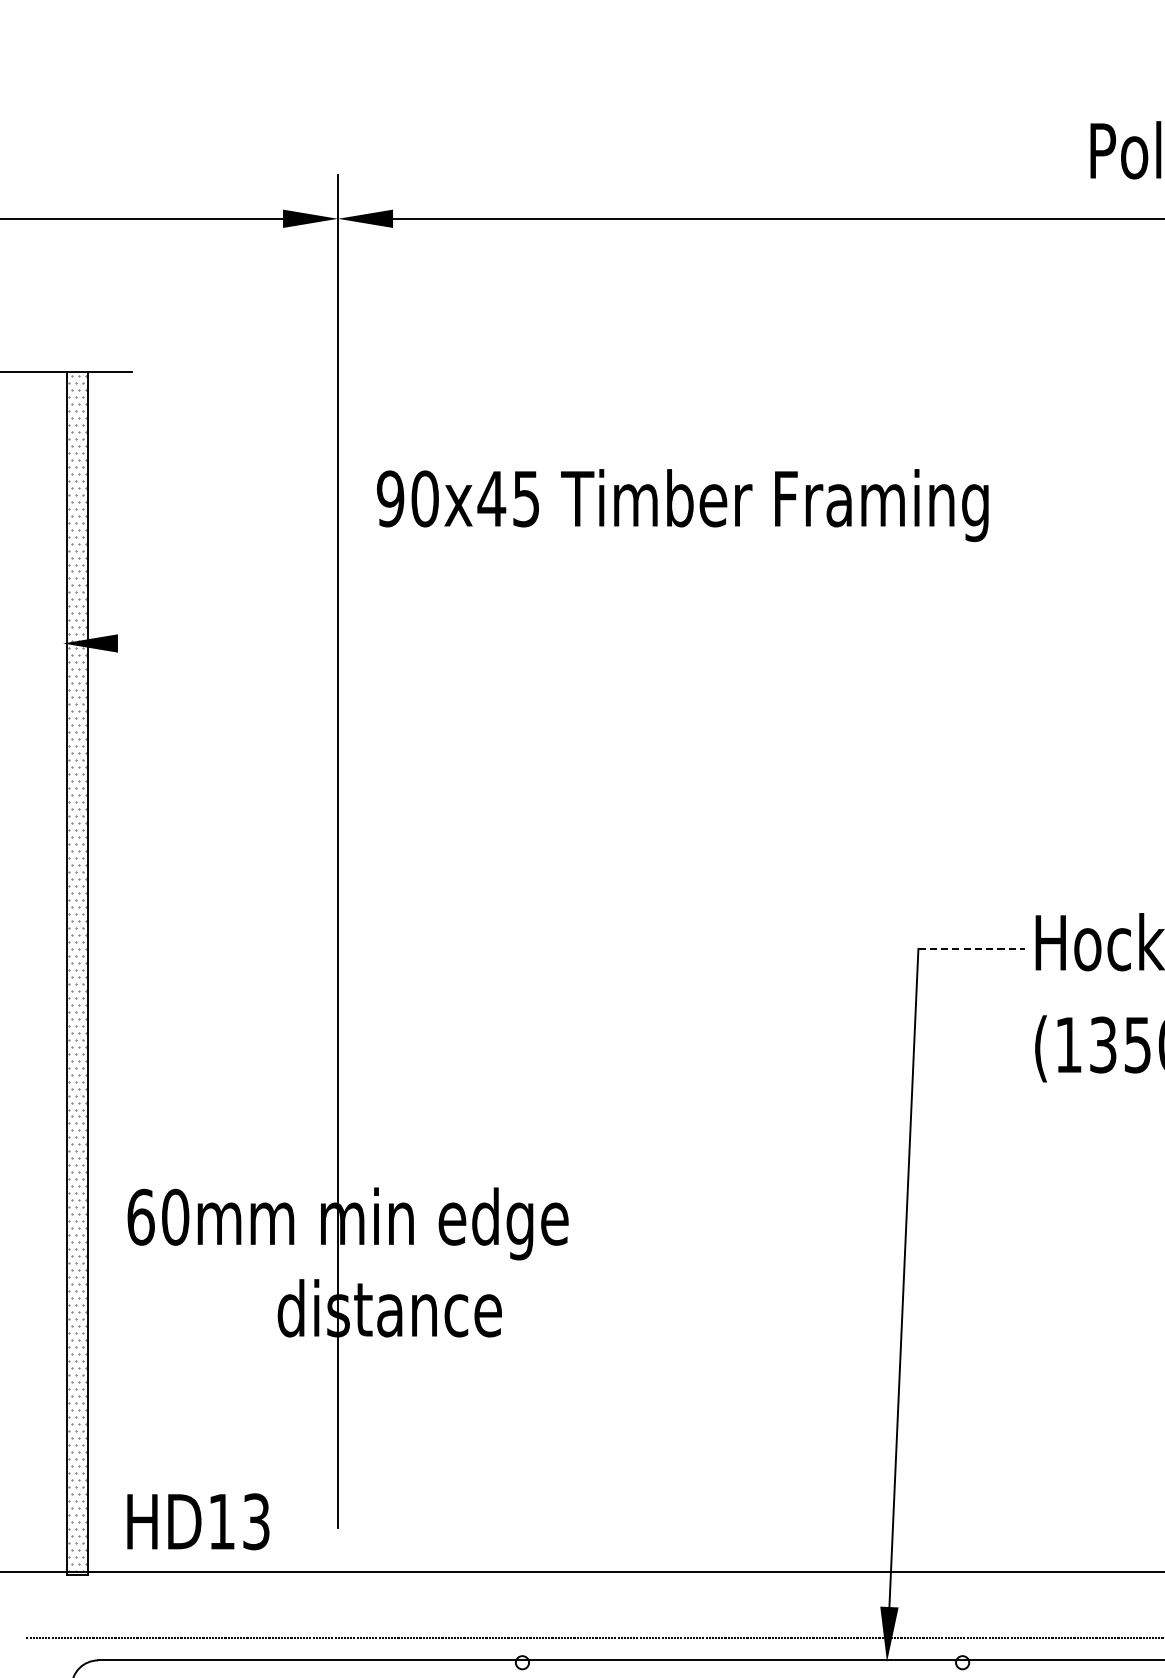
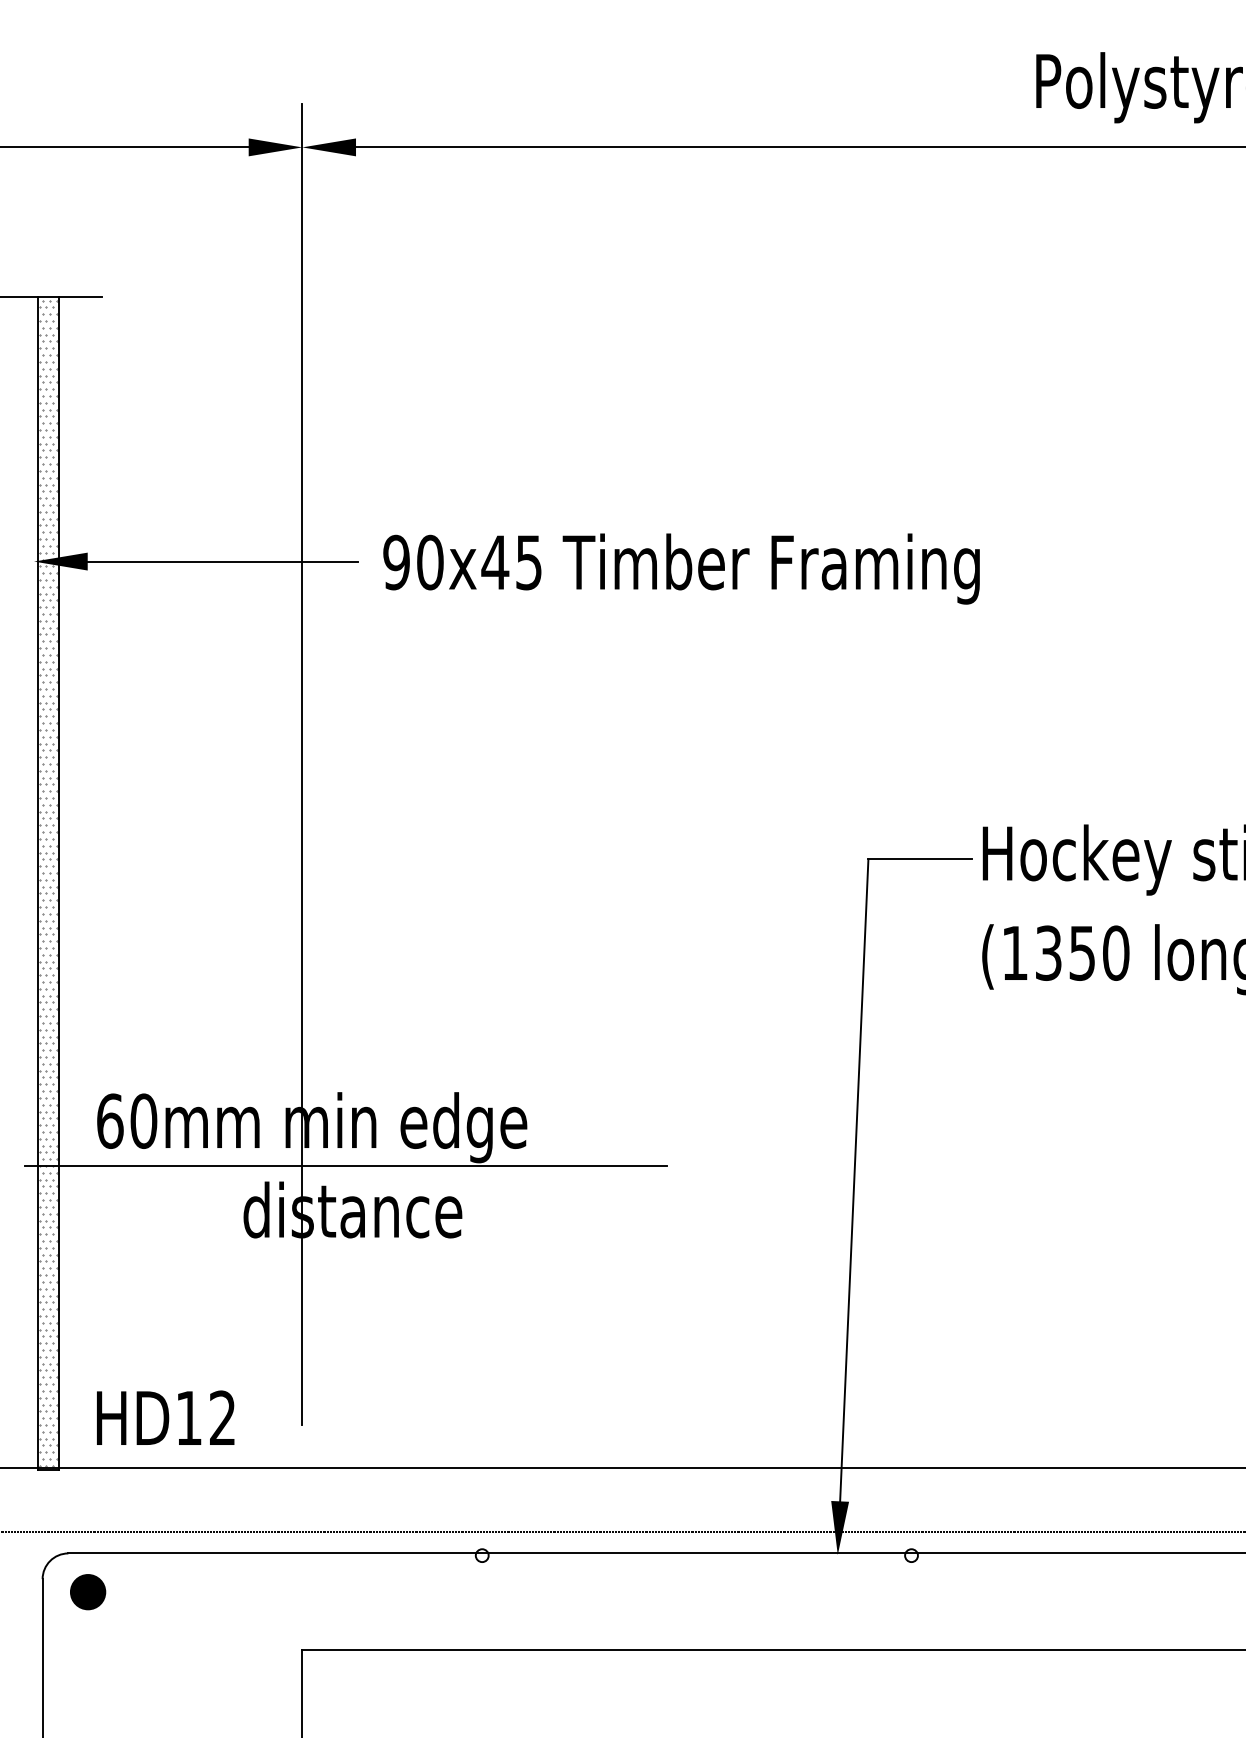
text: (682, 504) -> (681, 568), moved
line: (256, 643) -> (222, 561), added
line: (971, 948) -> (920, 859), dashed -> solid
line: (382, 1262) -> (345, 1165), added
text: (256, 1521) -> (222, 1417), HD13 -> HD12

